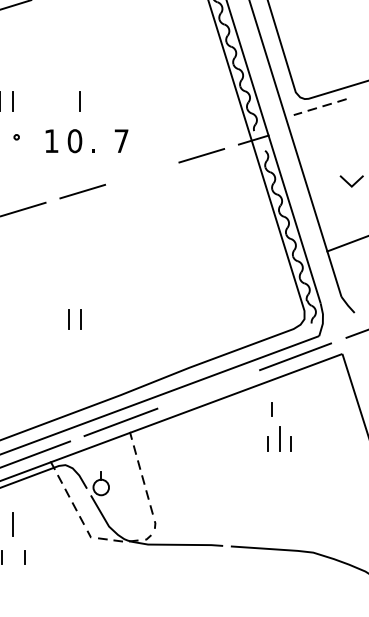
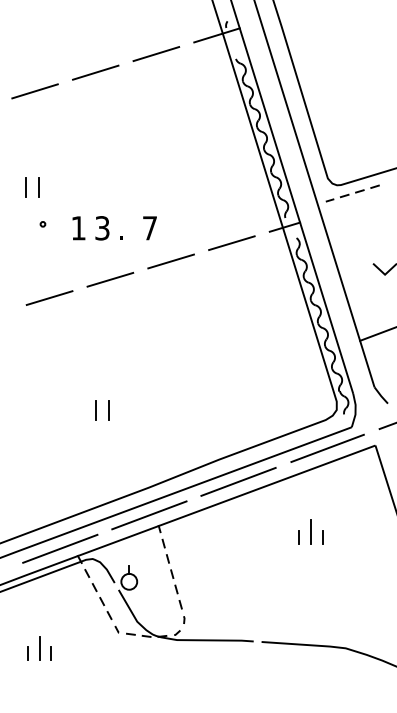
line: (79, 101) -> (107, 187), removed
text: (75, 141) -> (102, 228), 0 -> 3
line: (141, 173) -> (170, 261), added
line: (208, 389) -> (238, 481), added
line: (270, 409) -> (302, 502), removed
line: (13, 524) -> (39, 648), moved

